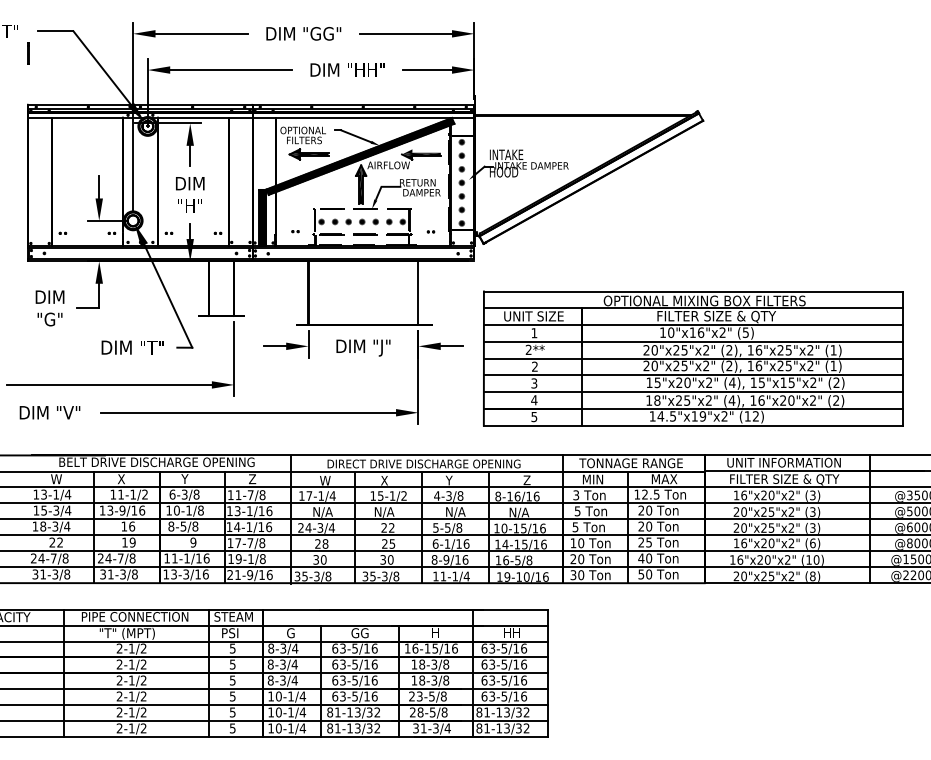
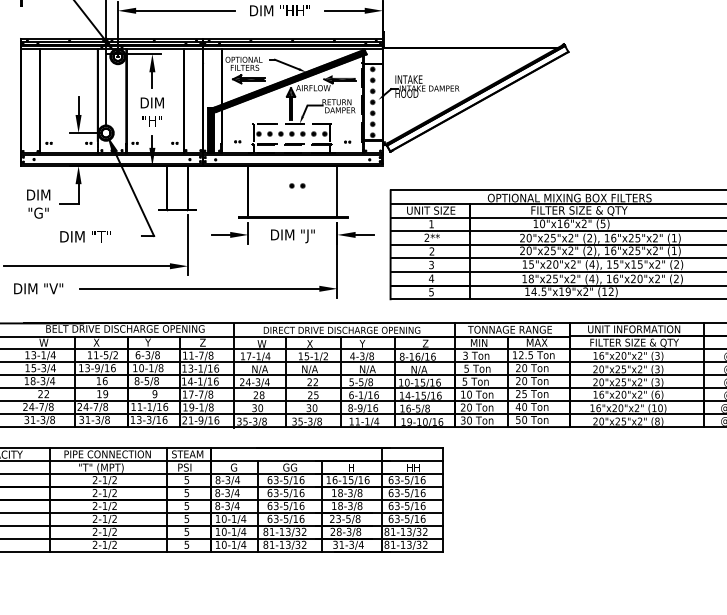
part: (368, 285) -> (296, 185), added
text: (132, 347) -> (85, 236), moved
text: (132, 494) -> (105, 355), 11-1/2 -> 11-5/2
text: (432, 711) -> (348, 531), 28-5/8 -> 28-3/8

